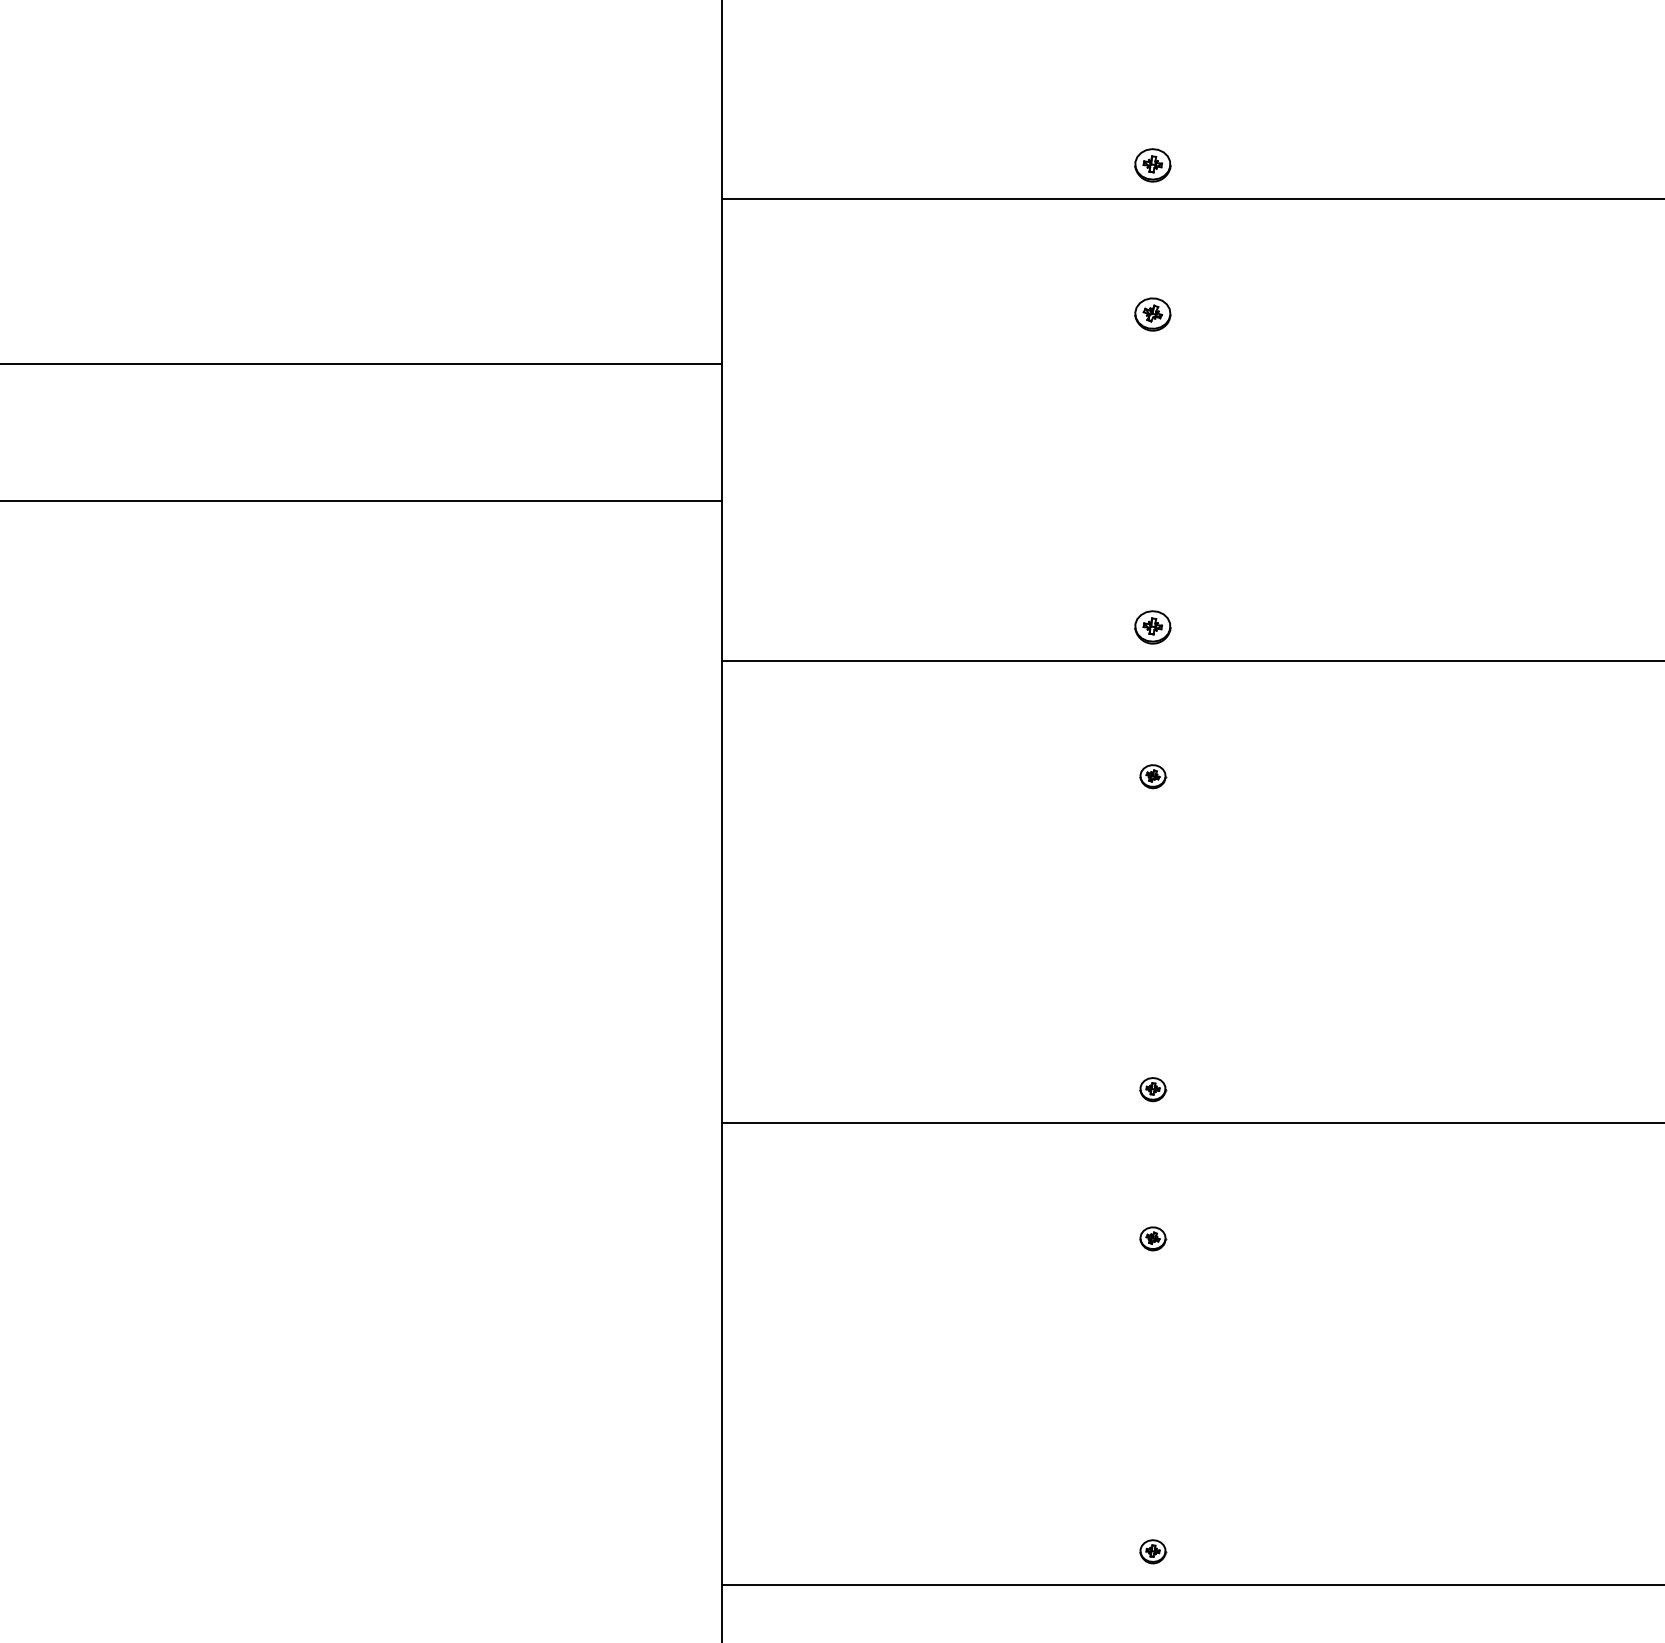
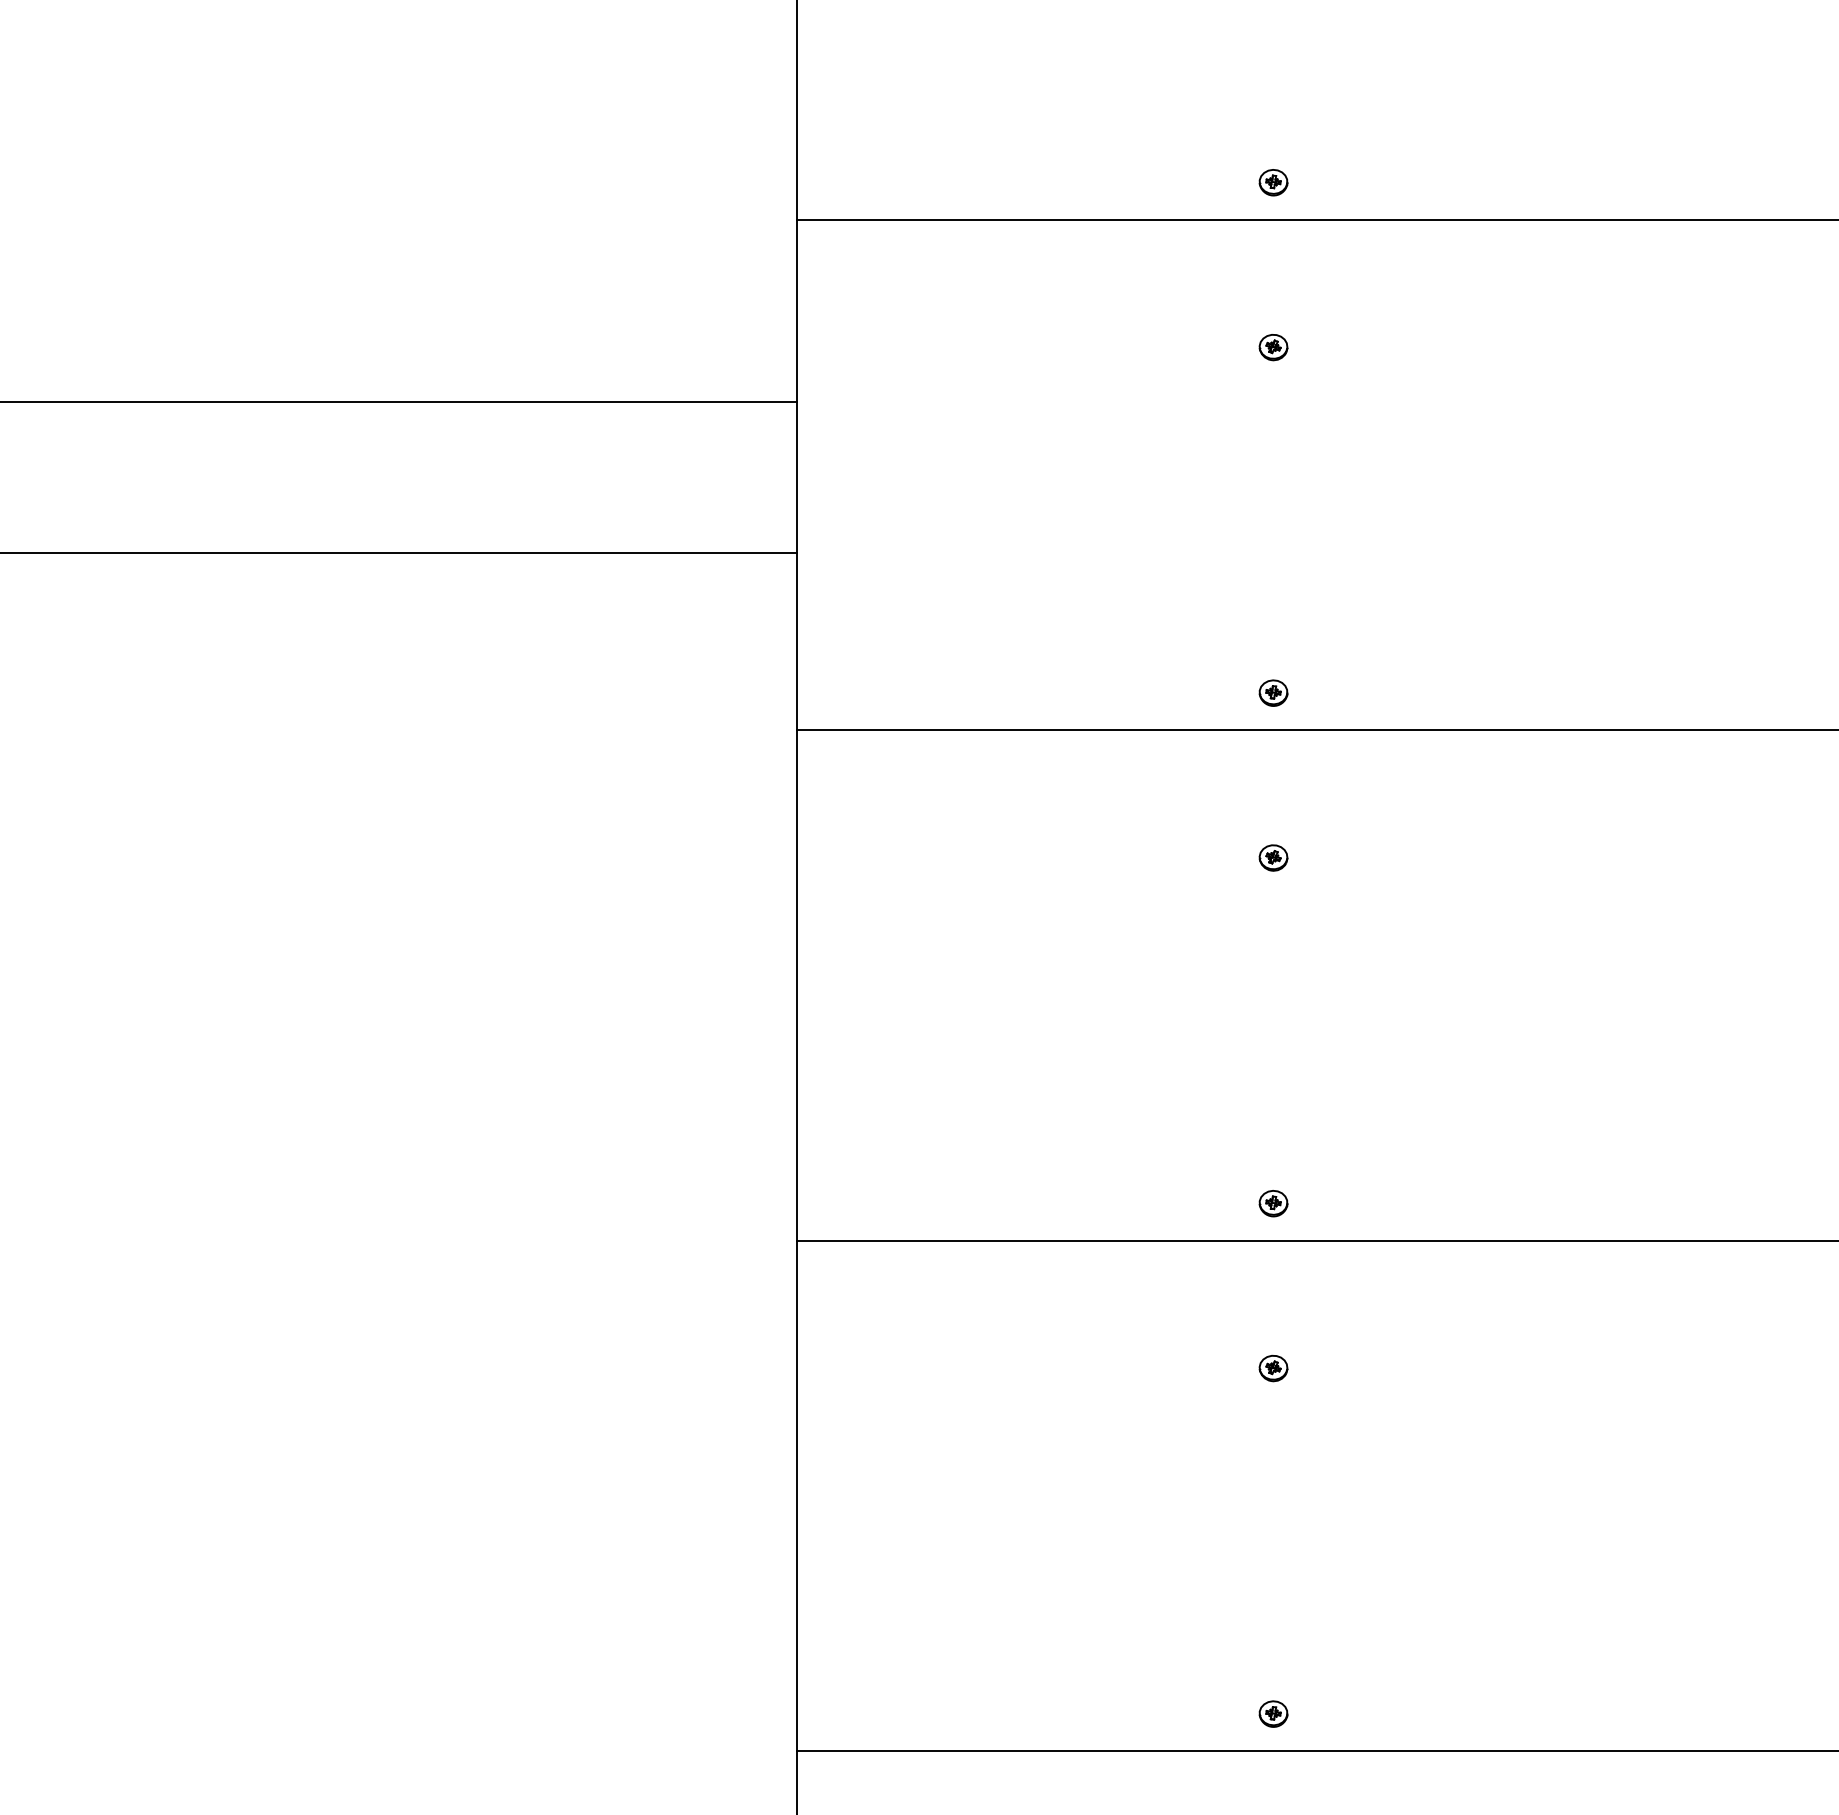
part: (1153, 164) -> (1274, 181), size x0.71
part: (1153, 314) -> (1274, 347), size x0.71
part: (1153, 627) -> (1274, 693), size x0.71

